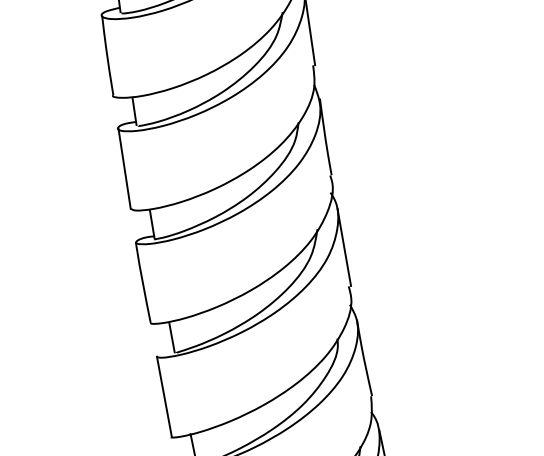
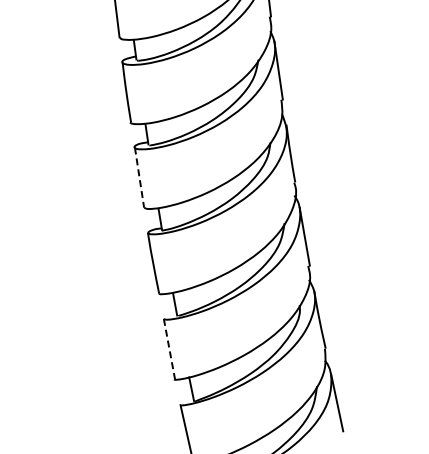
line: (124, 170) -> (139, 178), solid -> dashed
line: (164, 397) -> (169, 349), solid -> dashed

